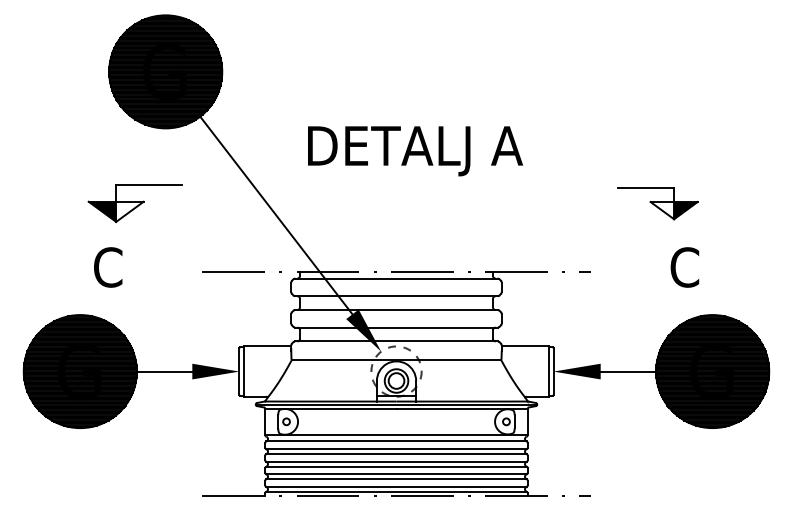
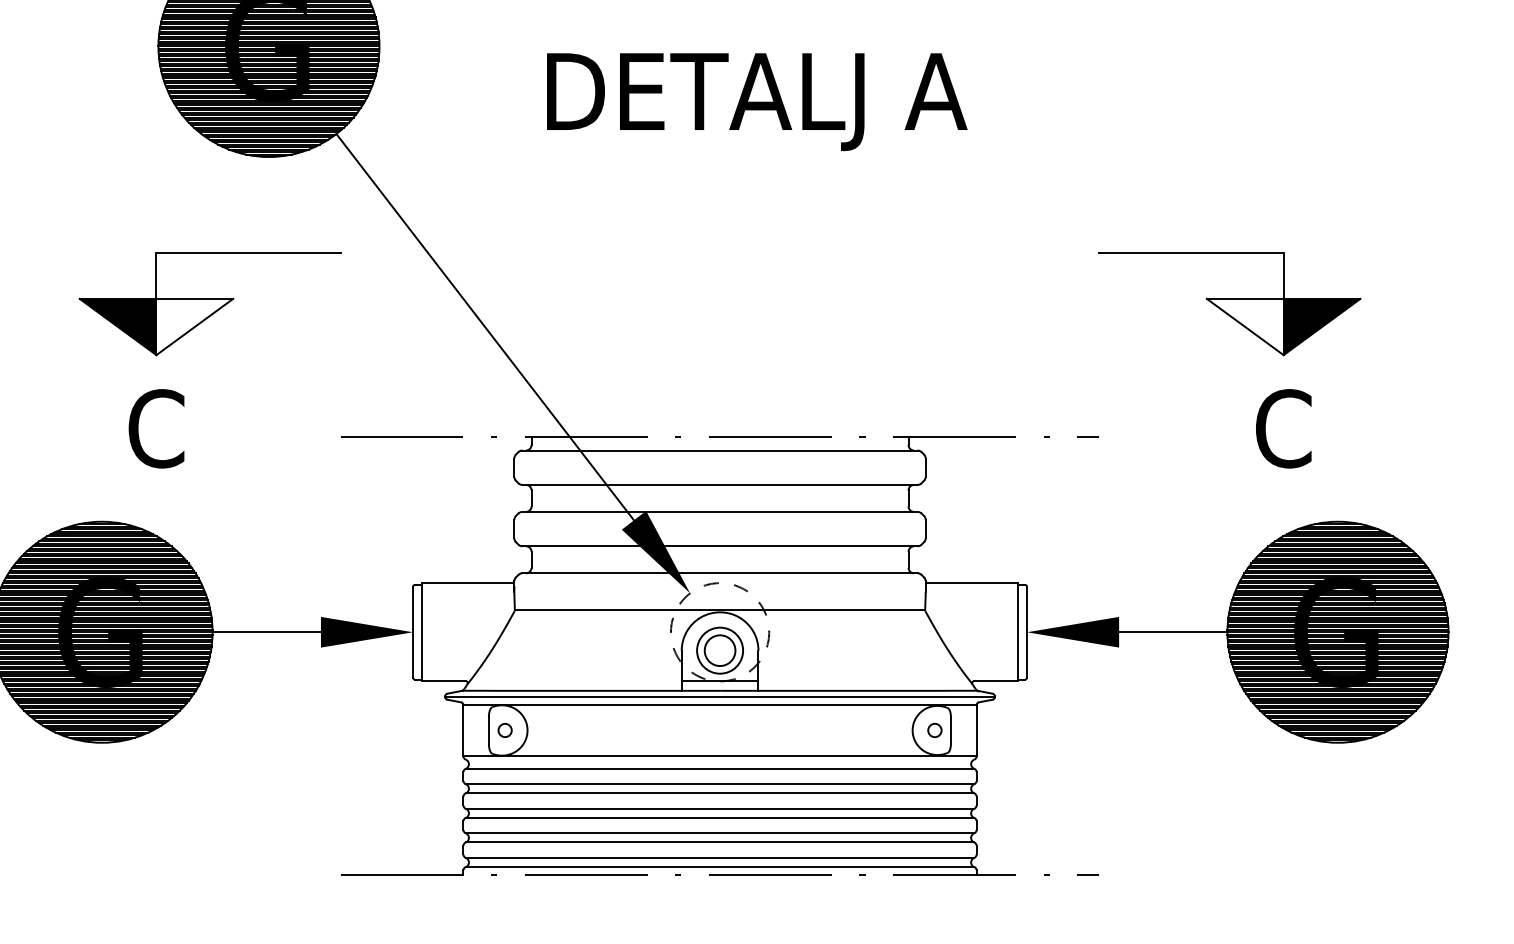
text: (415, 151) -> (757, 102), moved
part: (134, 203) -> (207, 303), size x1.43
part: (657, 203) -> (1230, 303), size x1.67

